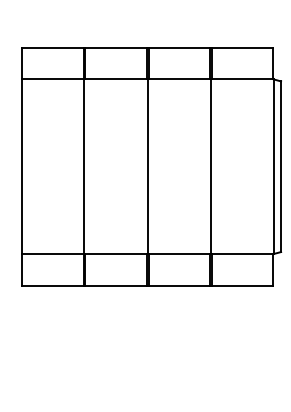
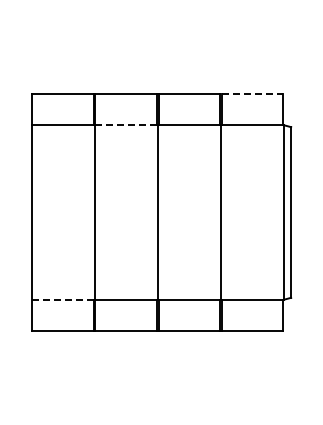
line: (243, 47) -> (253, 93), solid -> dashed
line: (116, 79) -> (126, 125), solid -> dashed
line: (52, 253) -> (62, 299), solid -> dashed

